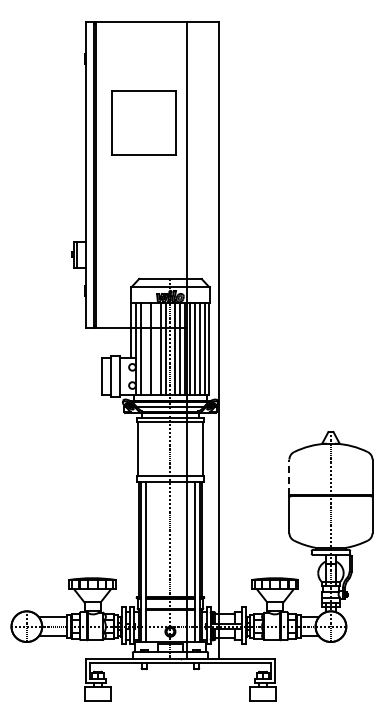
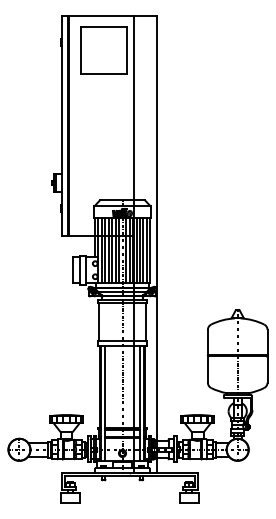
part: (143, 122) -> (103, 49), moved
line: (146, 348) -> (105, 250), added
line: (155, 348) -> (111, 250), added
line: (289, 477) -> (207, 342), dashed -> solid

